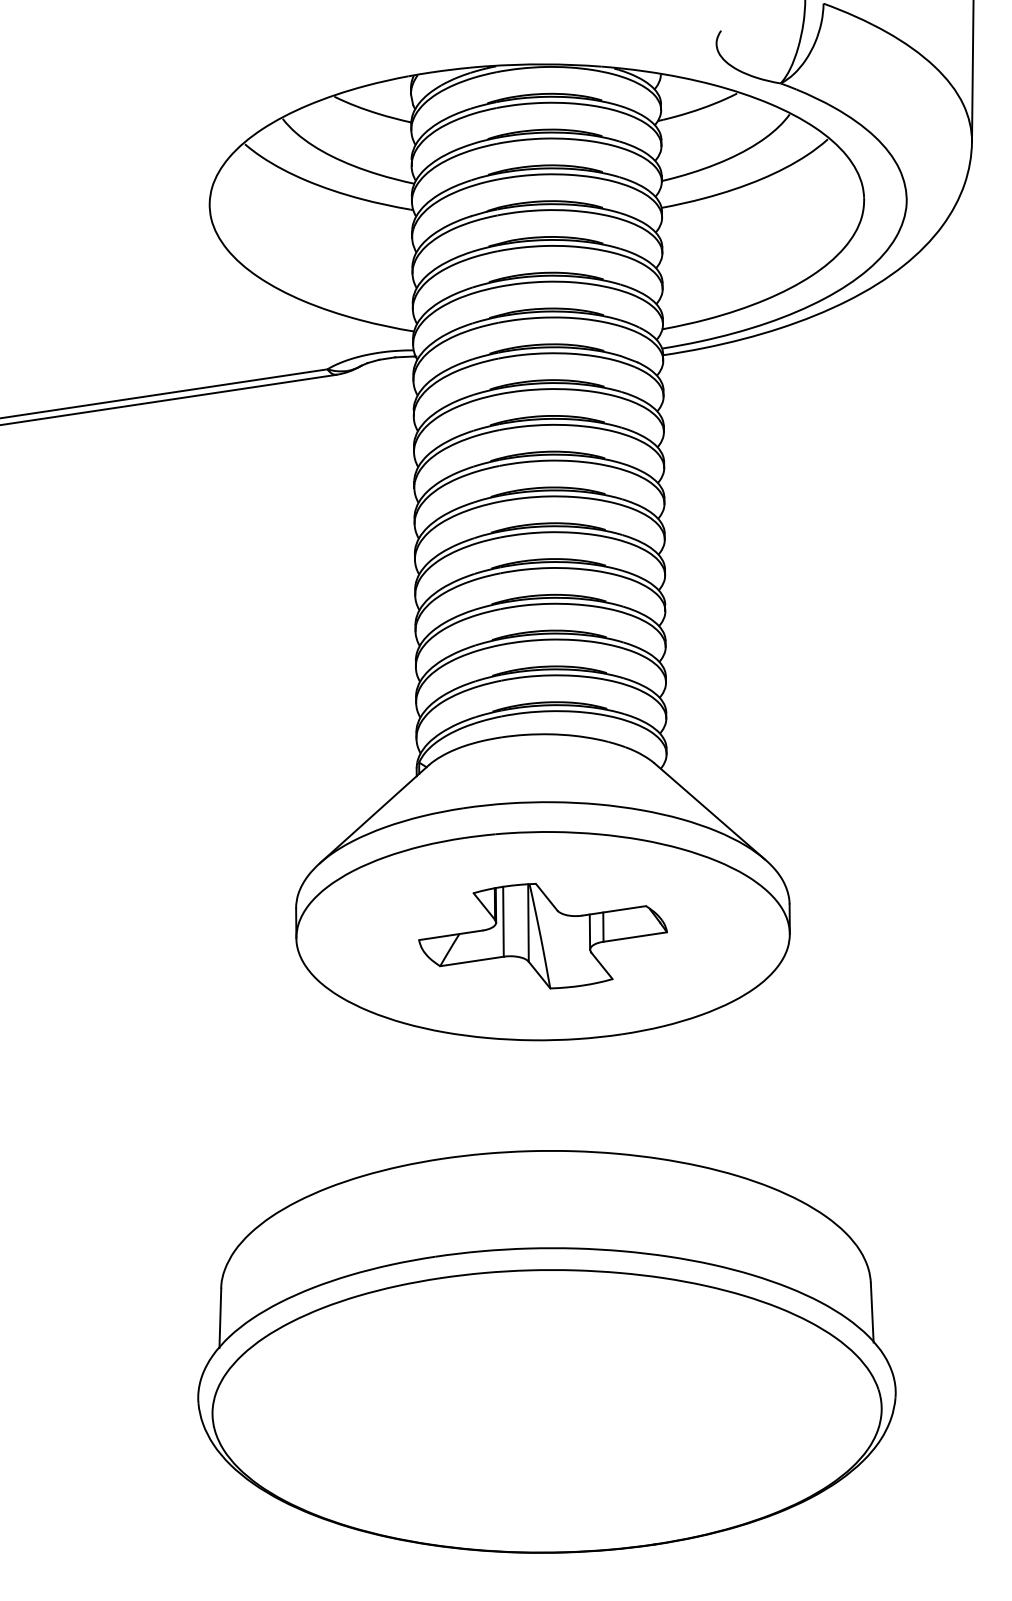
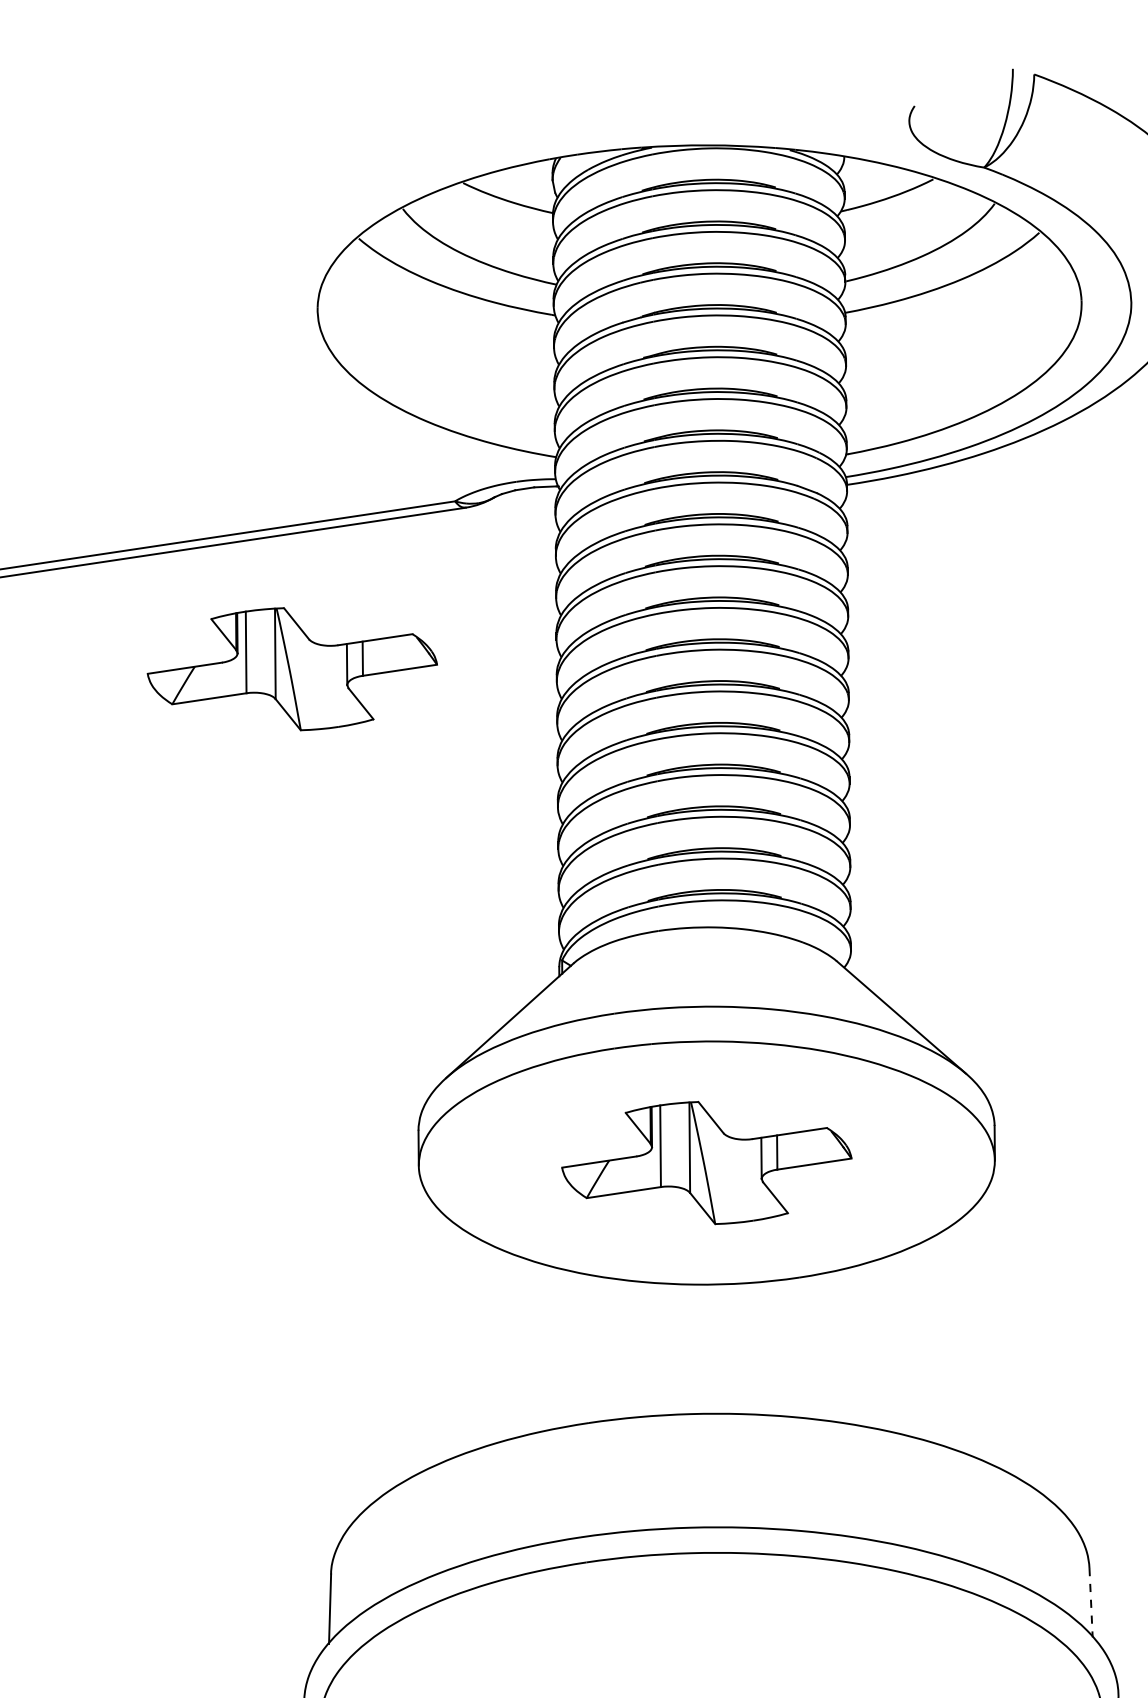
part: (187, 512) -> (291, 668), added
line: (872, 1312) -> (1091, 1602), solid -> dashed

